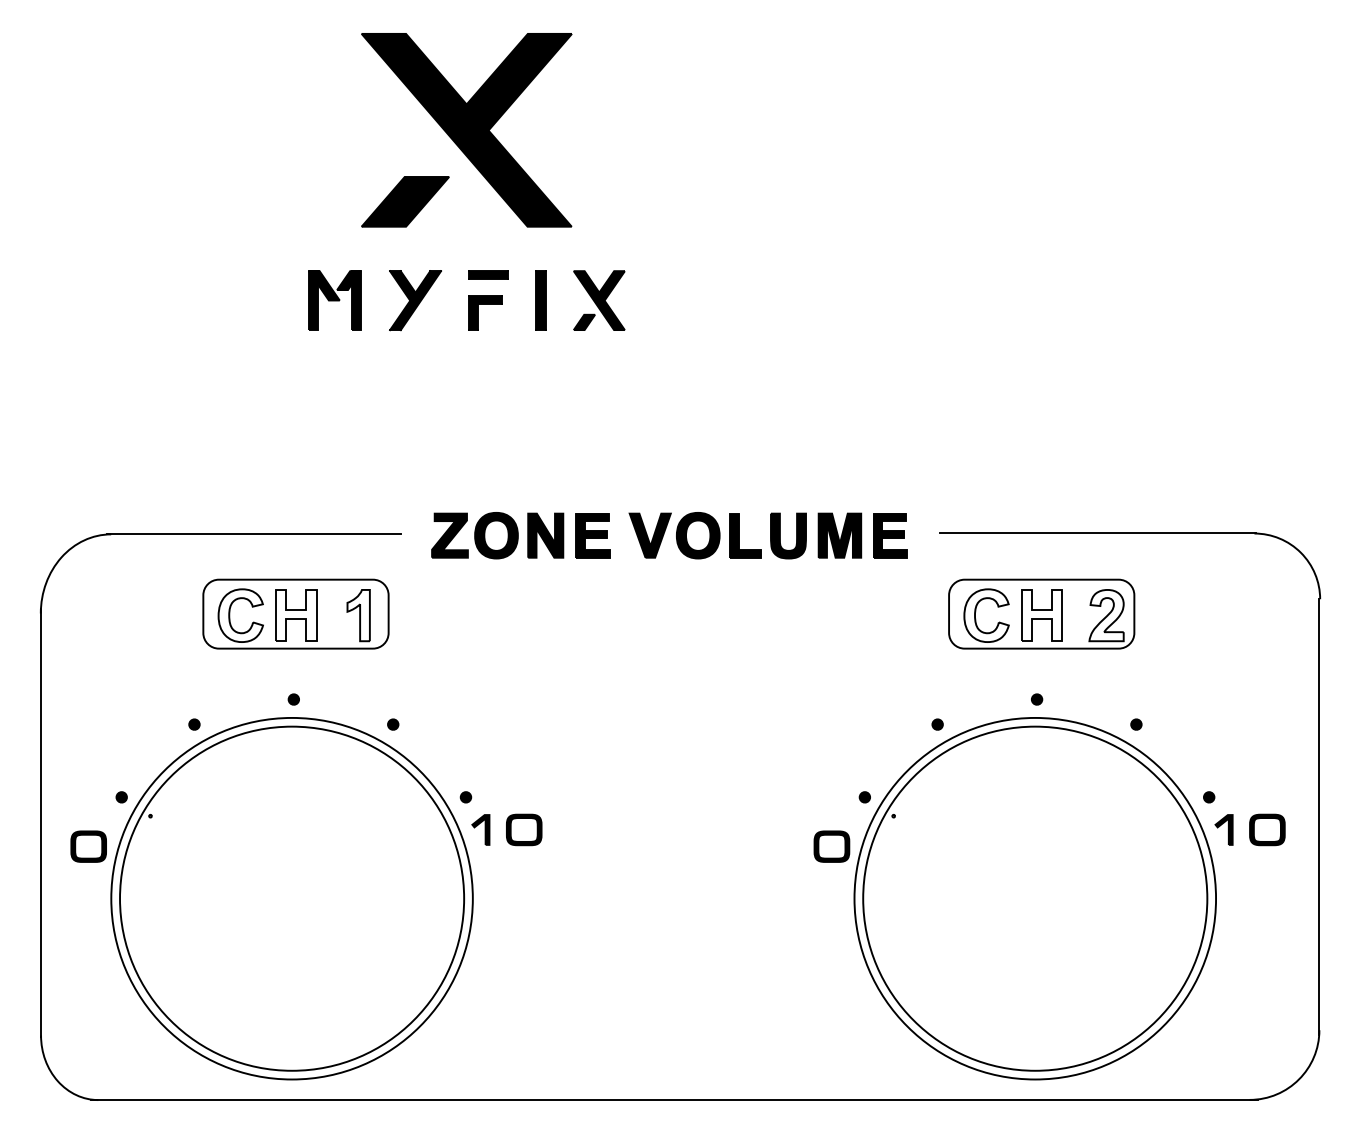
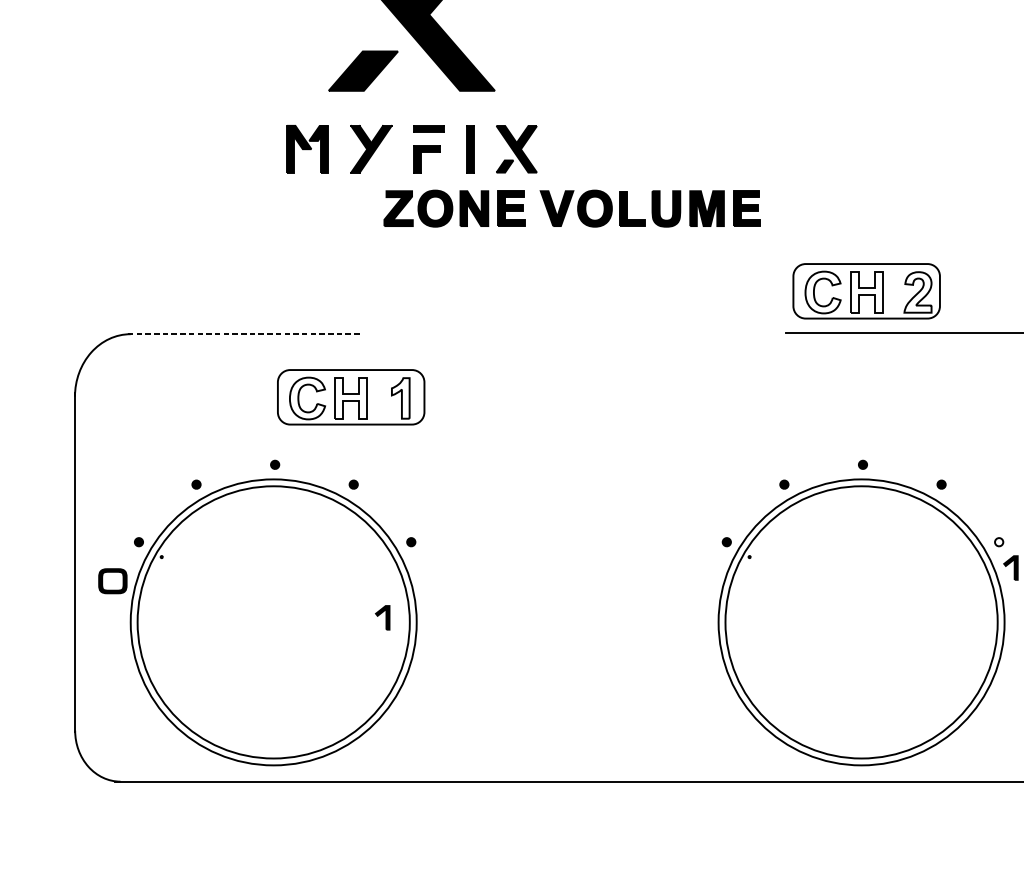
line: (253, 534) -> (243, 334), solid -> dashed
part: (669, 535) -> (572, 208), moved
part: (295, 613) -> (350, 396), moved
part: (1041, 613) -> (866, 290), moved
fill: (1208, 797) -> (998, 542), removed
part: (480, 829) -> (382, 617), moved
part: (524, 829) -> (457, 567), removed
part: (831, 846) -> (700, 581), removed

